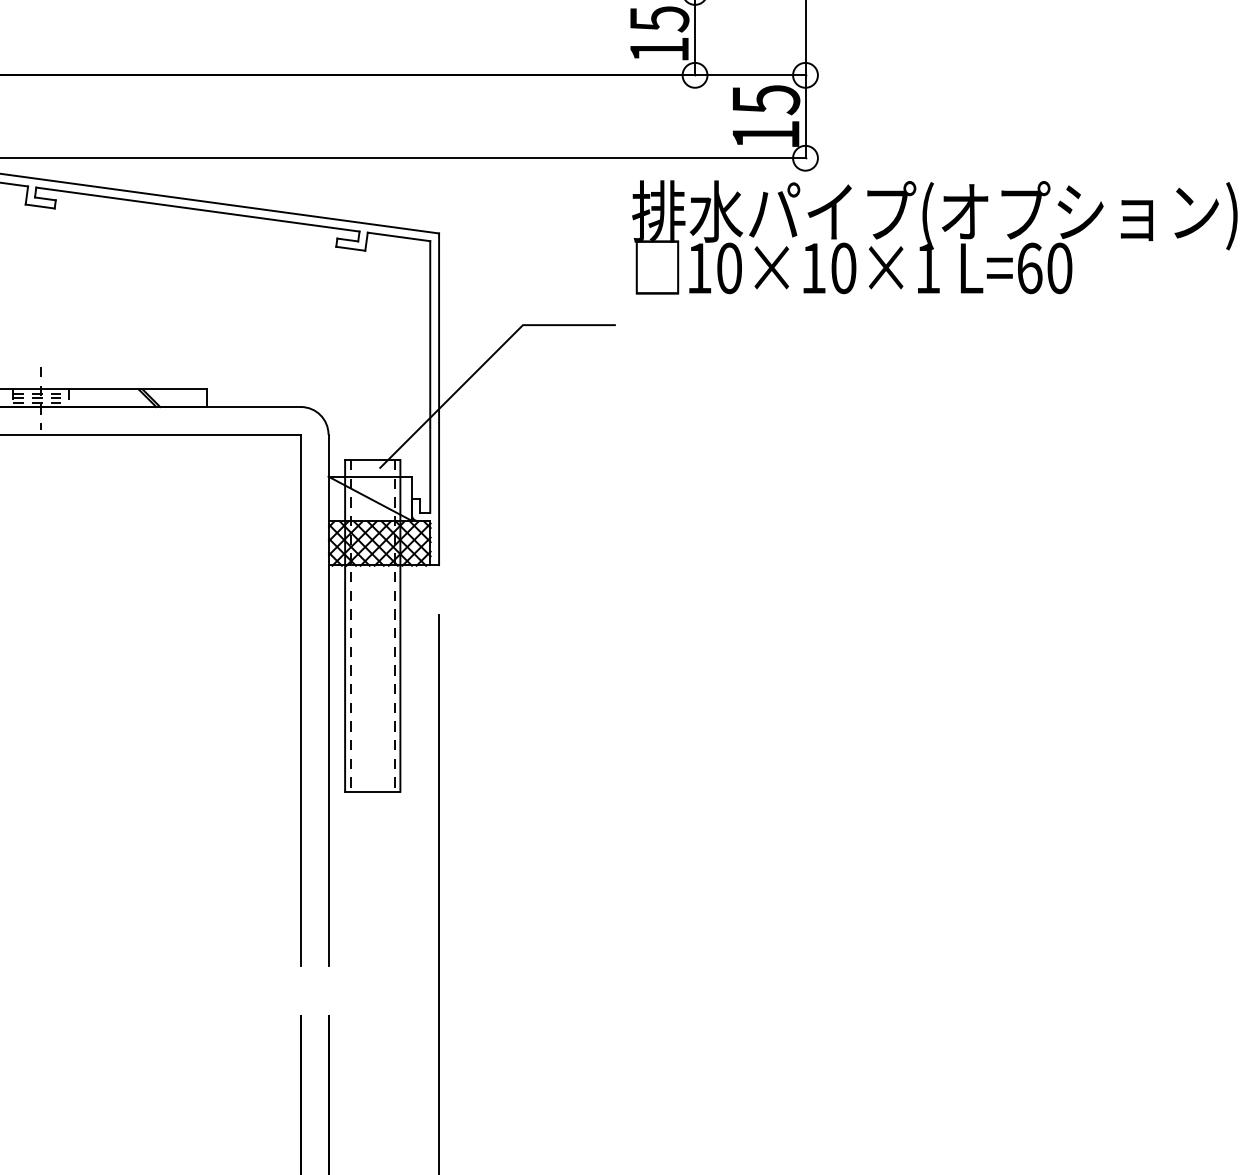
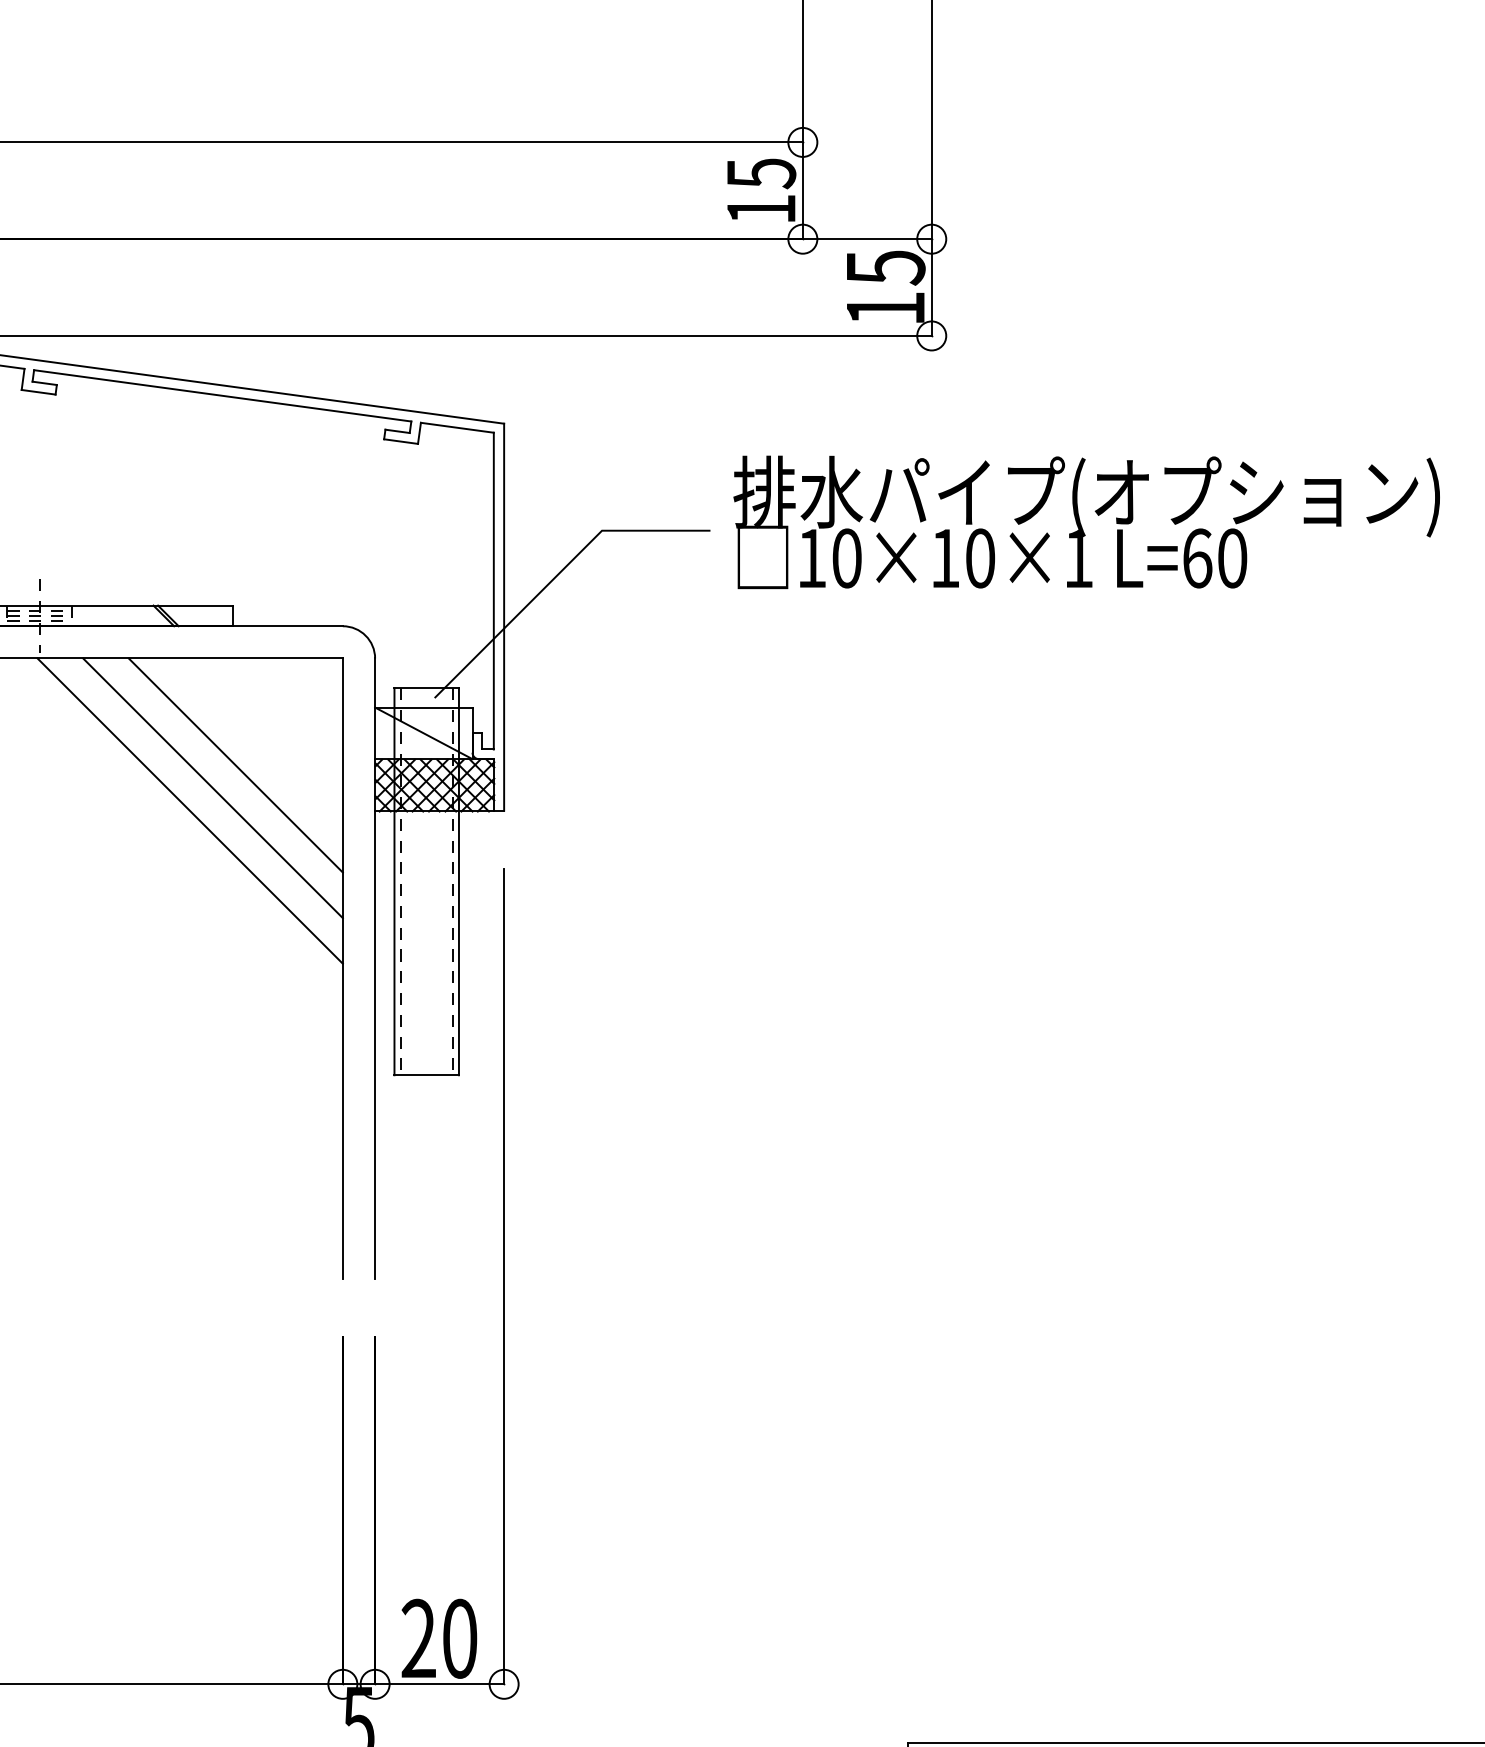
text: (934, 237) -> (1086, 522), moved
line: (208, 526) -> (235, 765), added
line: (189, 546) -> (212, 788), added
line: (169, 564) -> (189, 810), added

